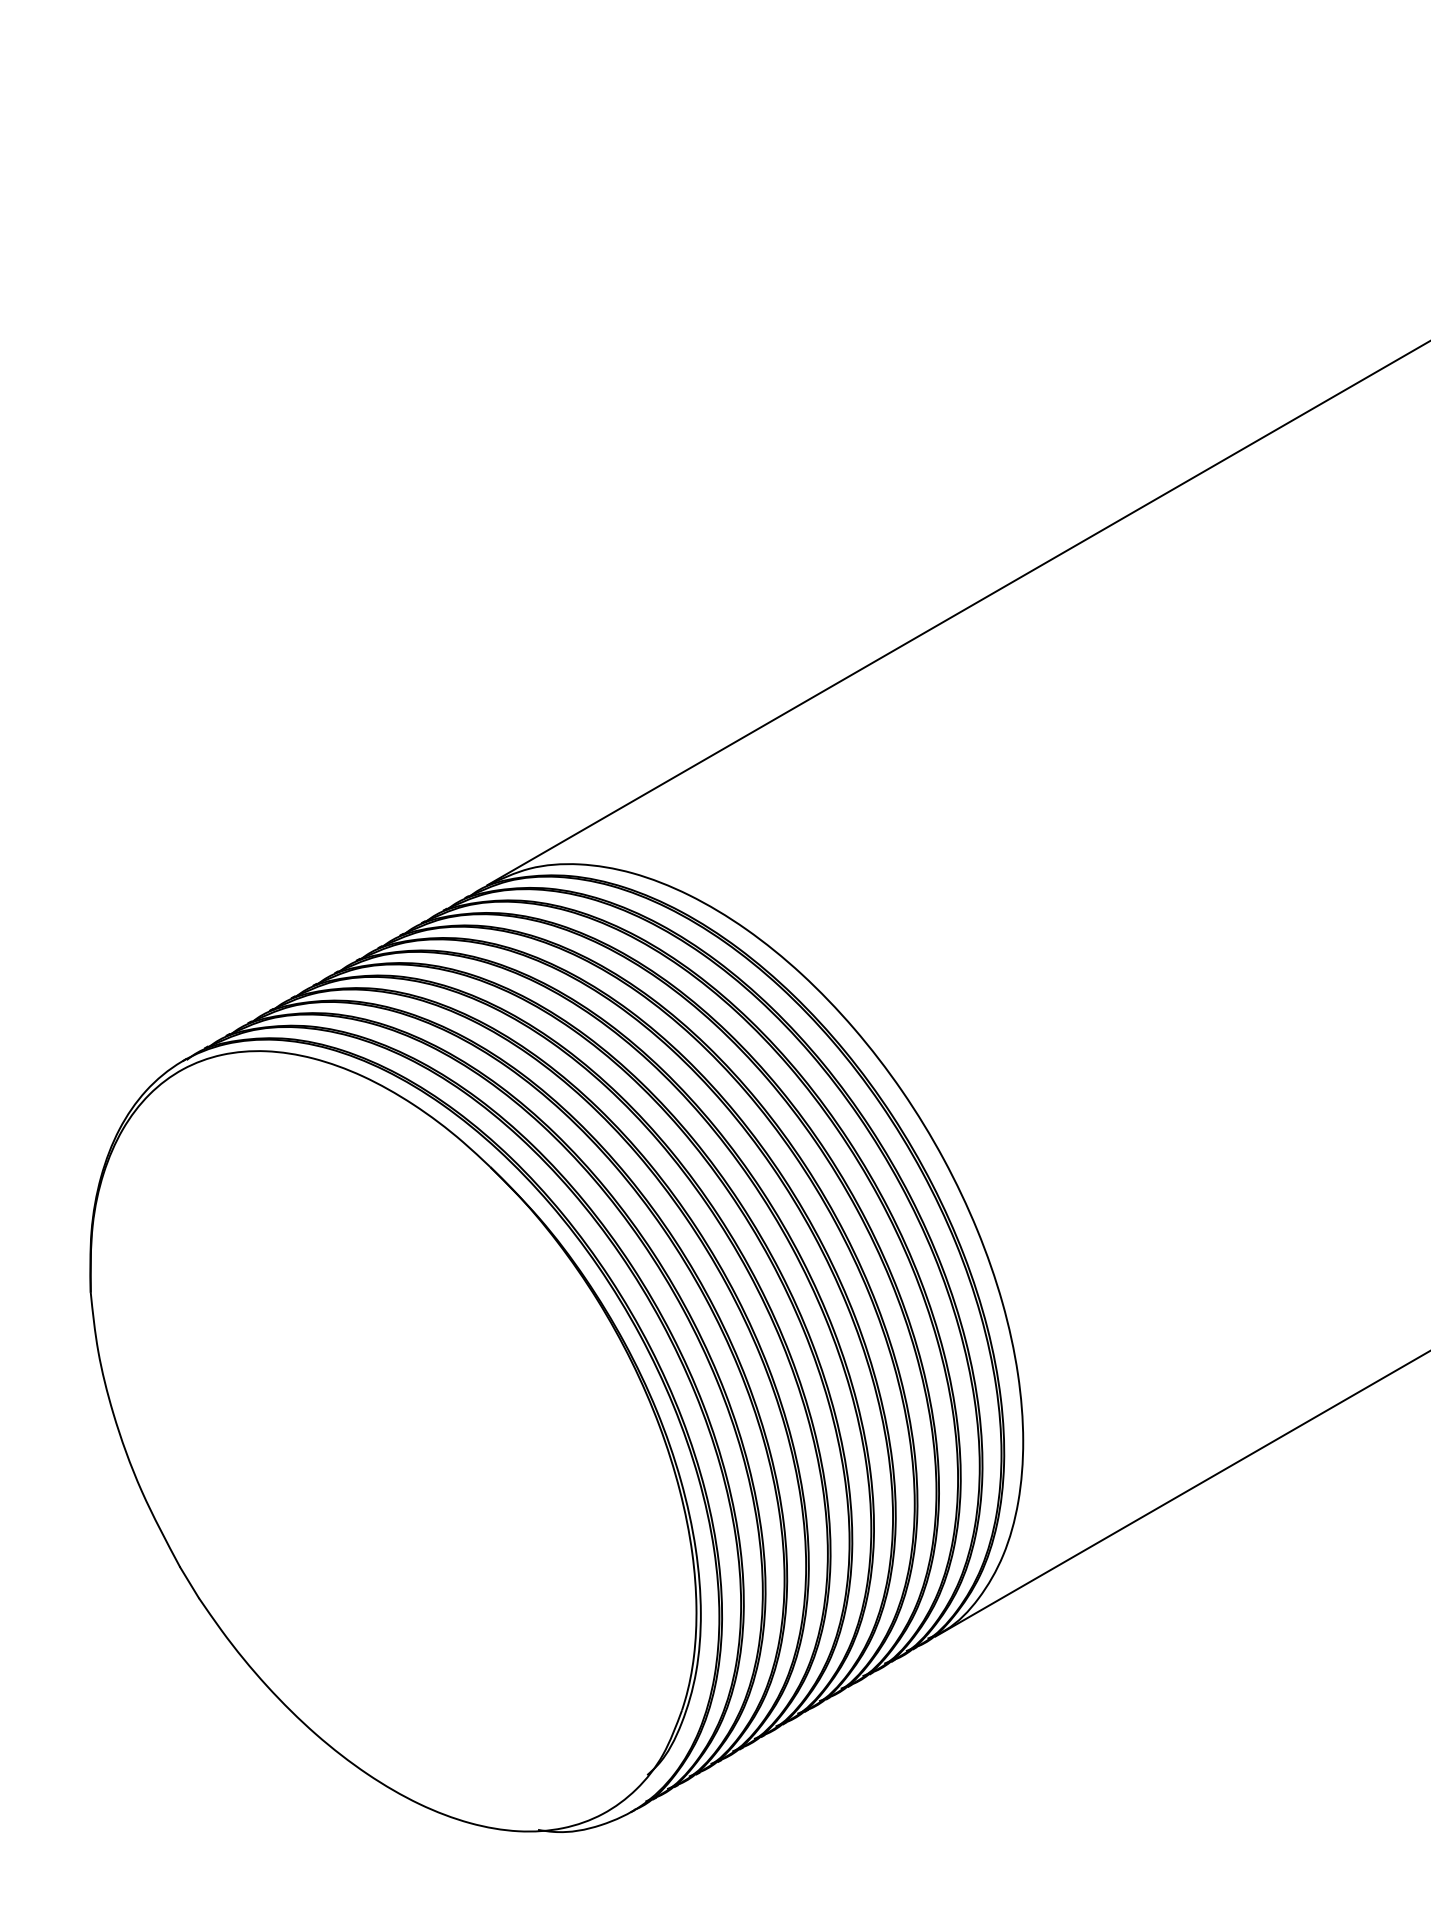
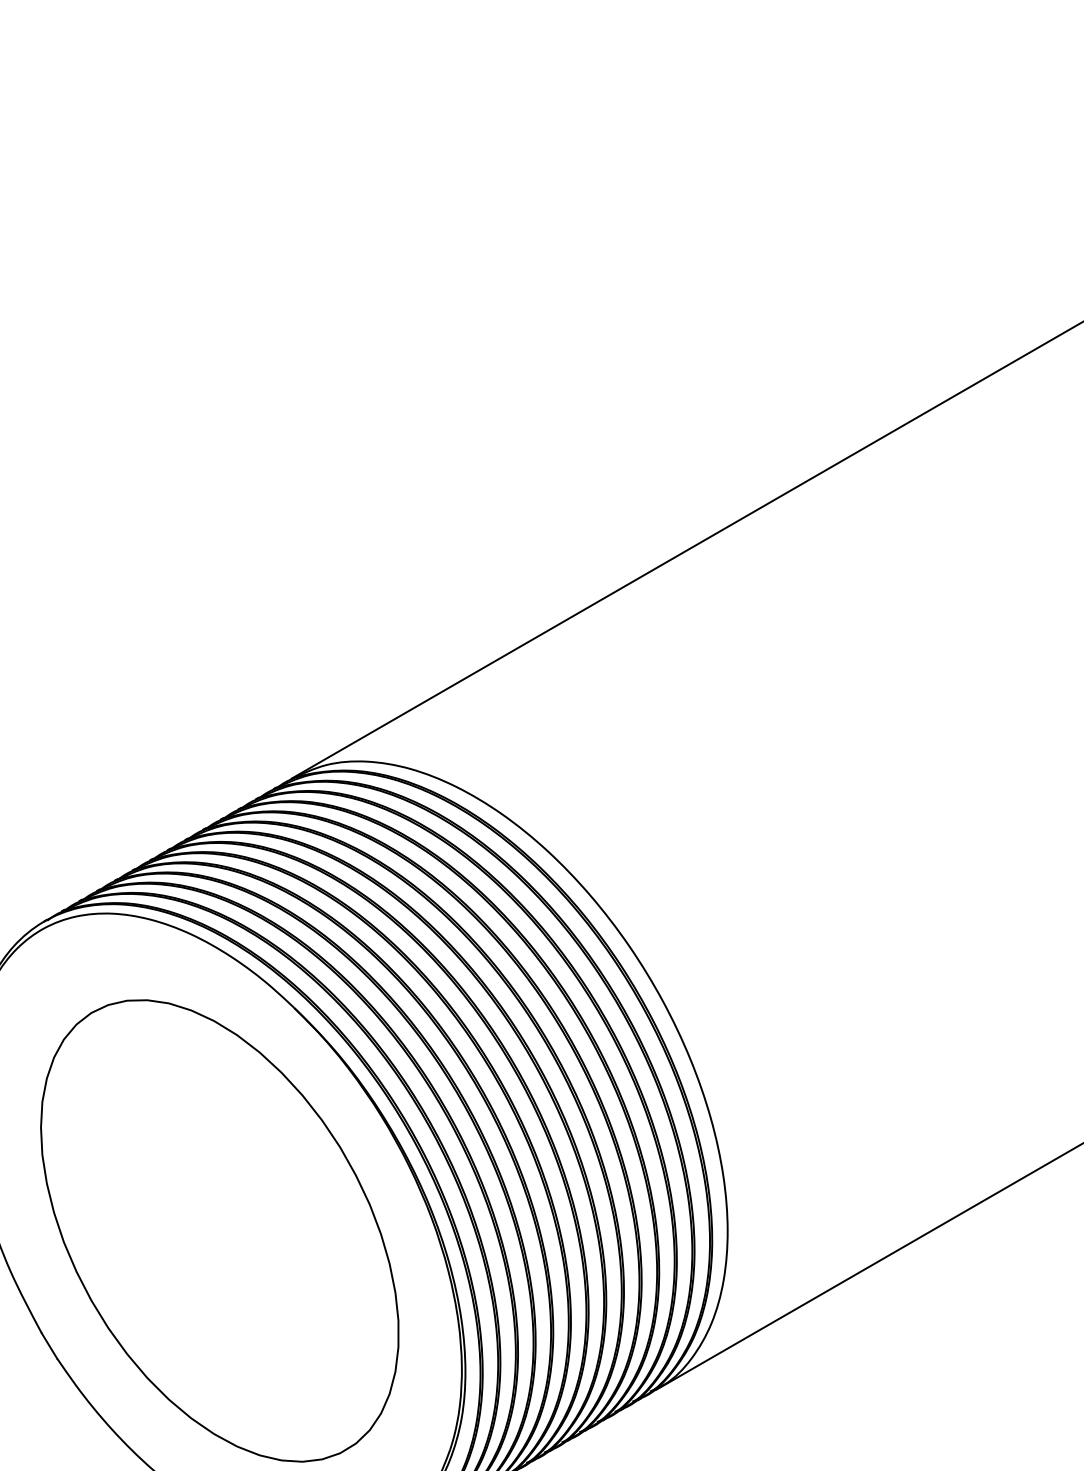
part: (398, 1440) -> (219, 1230), added

